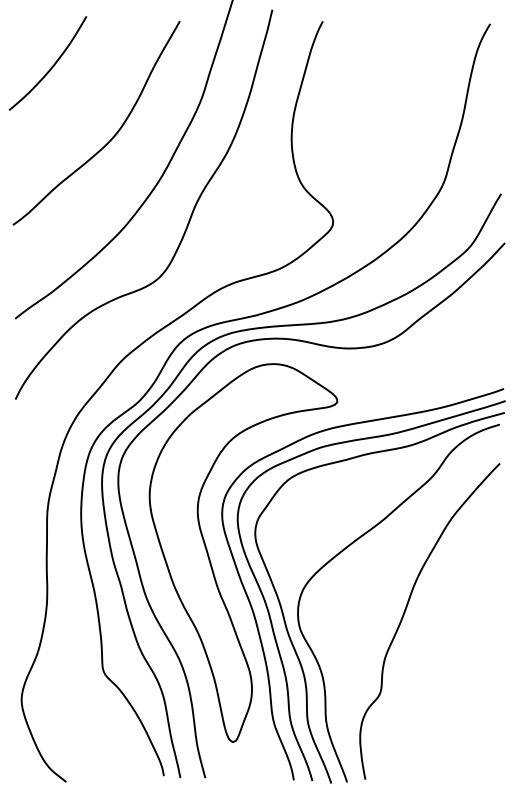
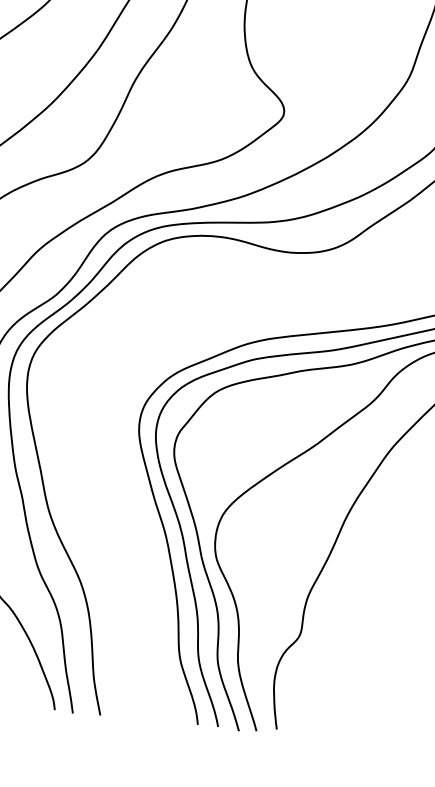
part: (211, 562) -> (123, 478), removed

